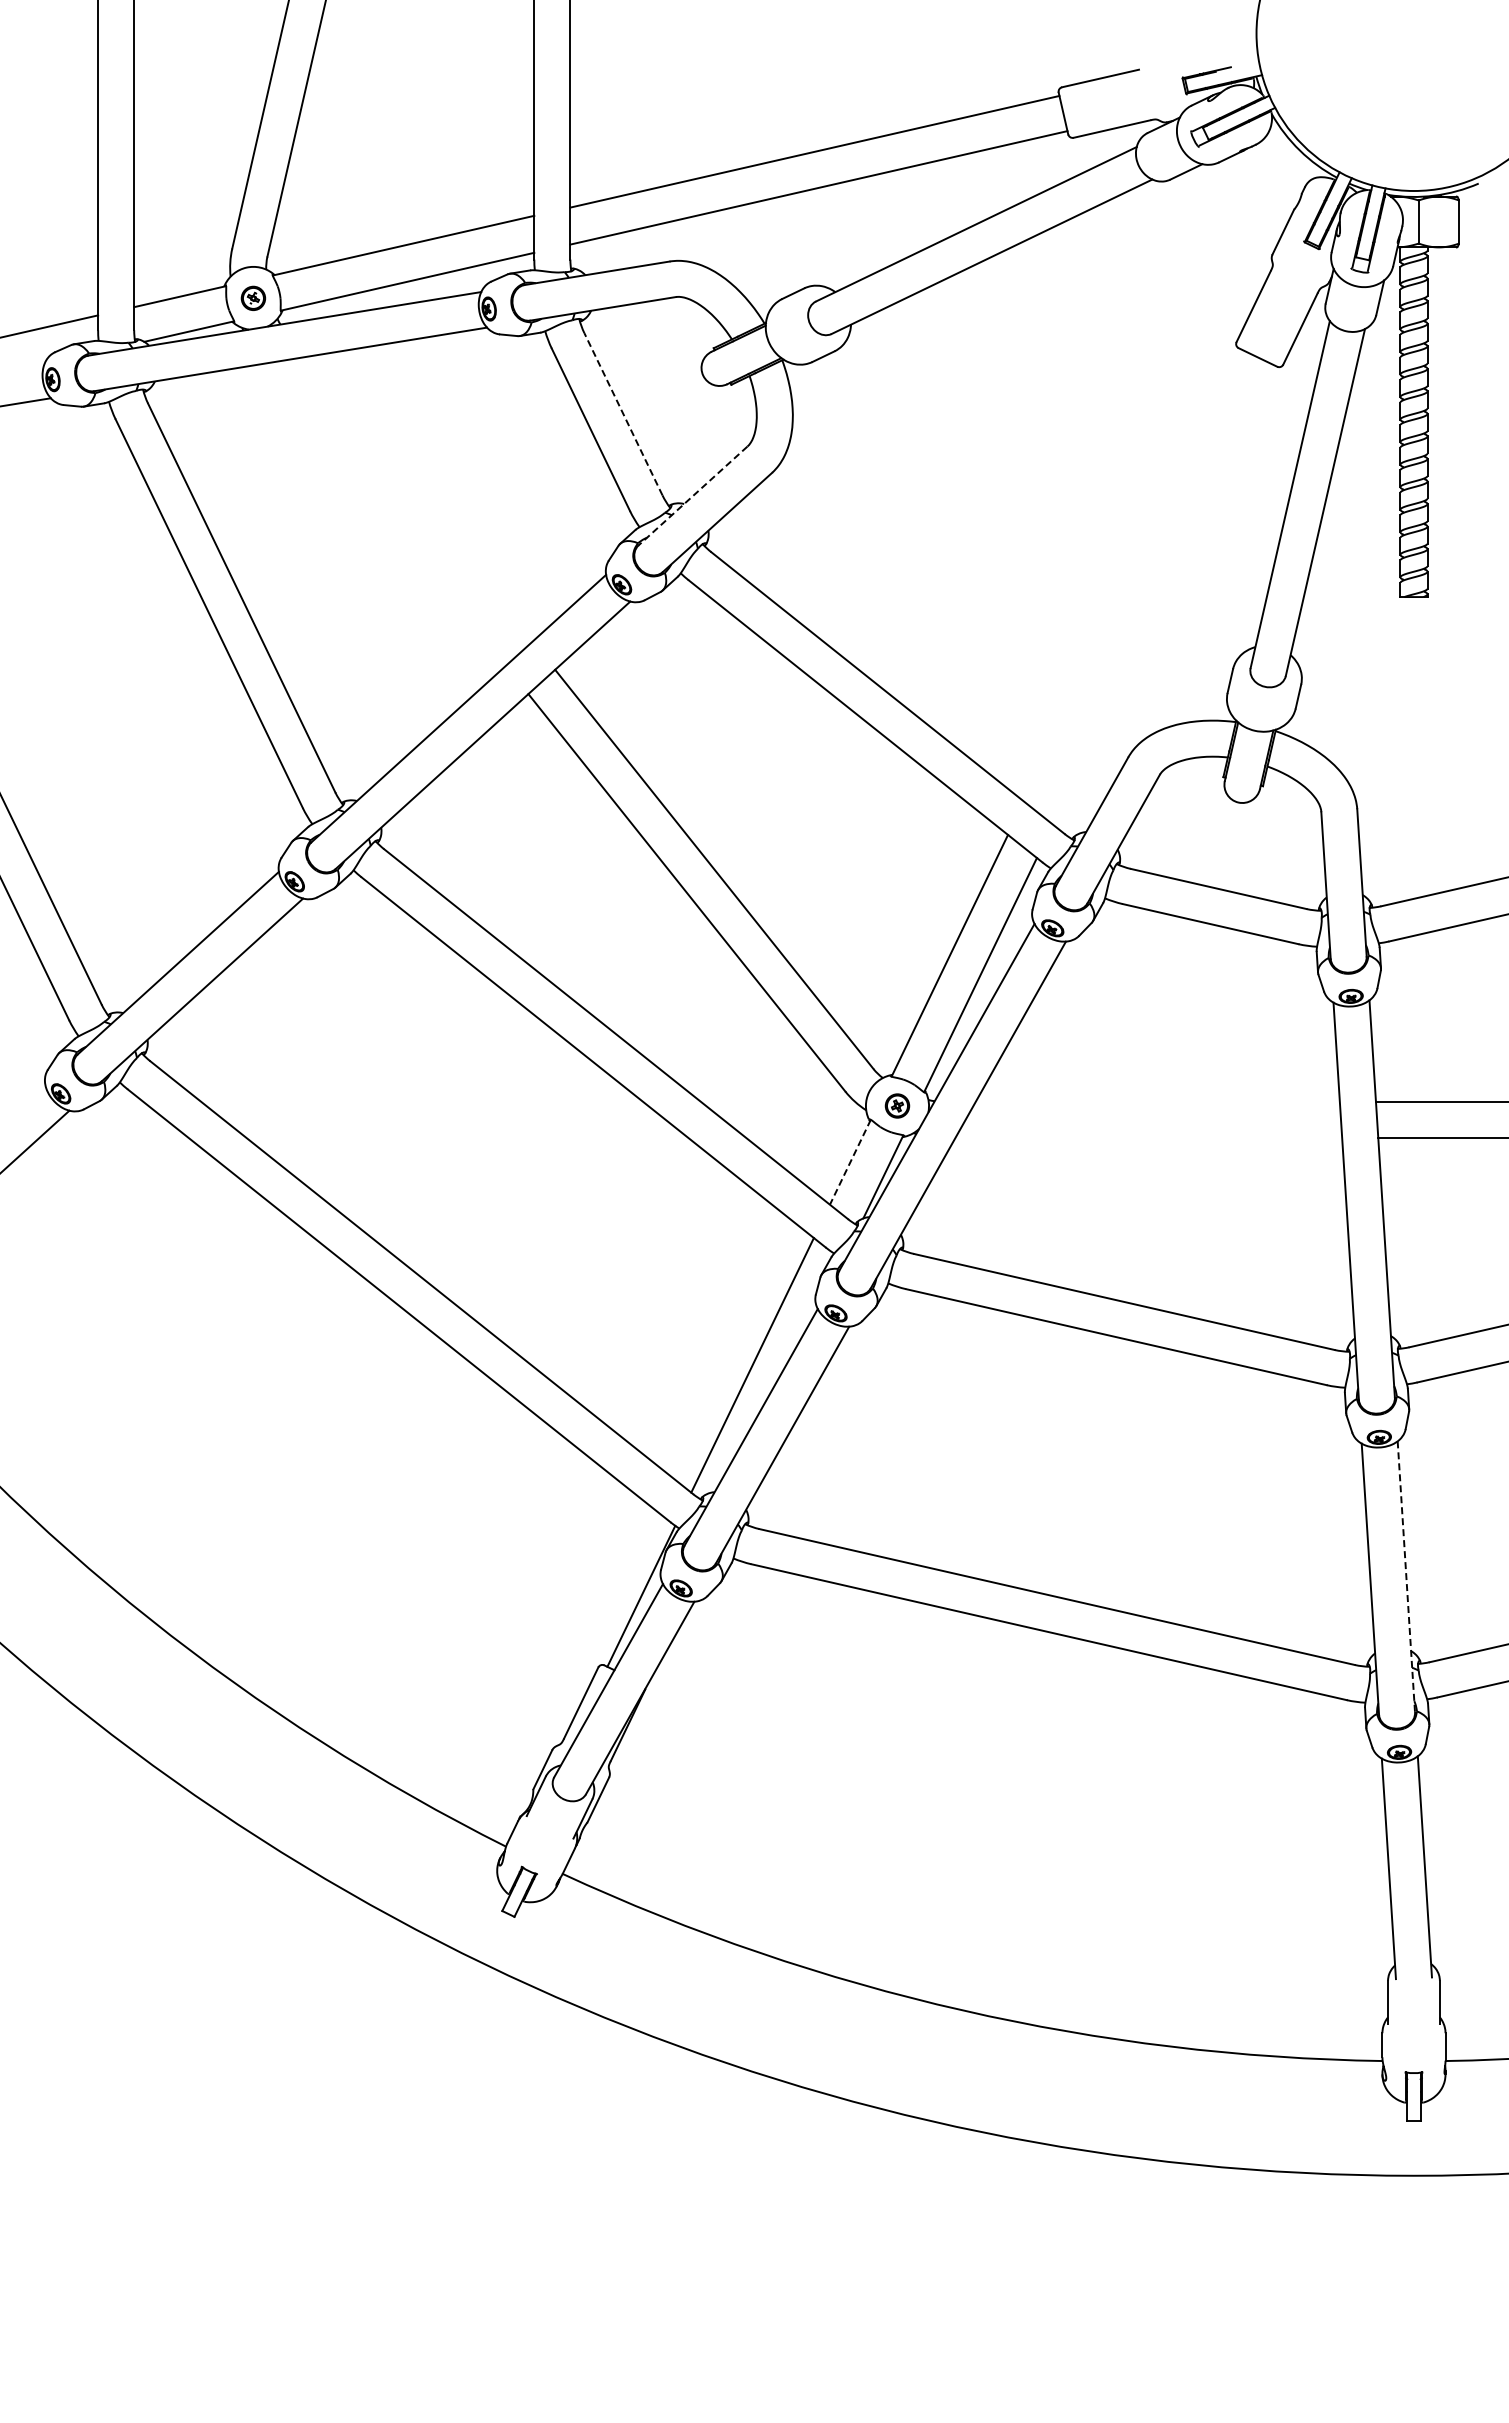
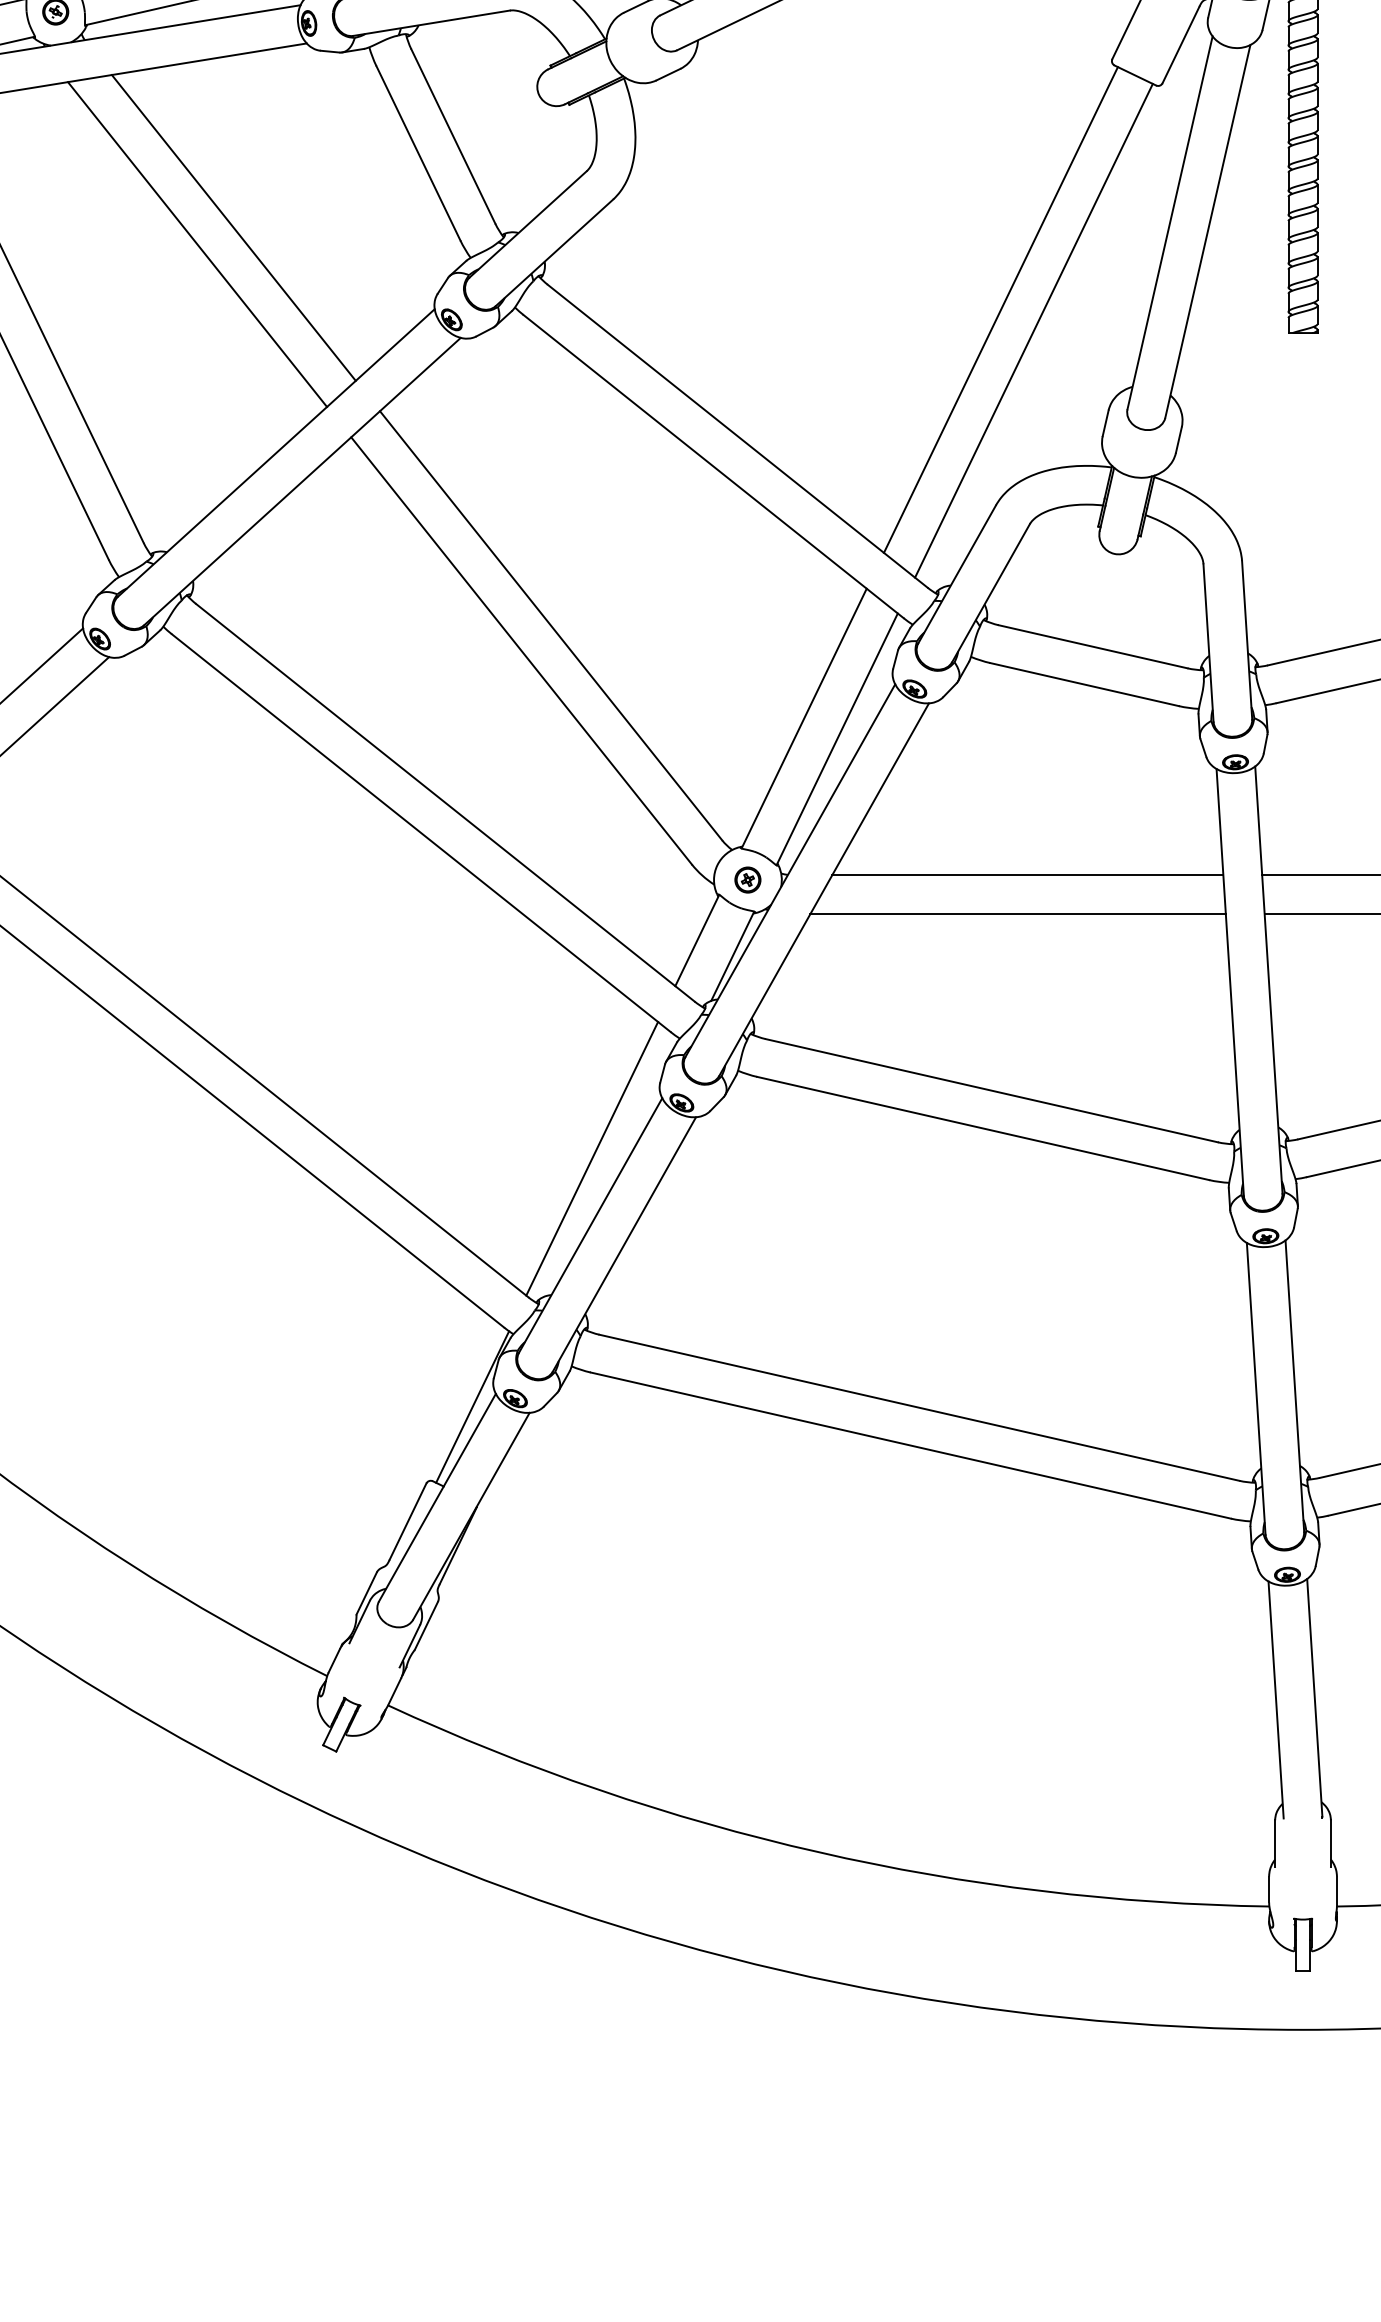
line: (623, 413) -> (453, 135), dashed -> solid
line: (692, 496) -> (527, 224), dashed -> solid
line: (418, 499) -> (233, 228), added
line: (384, 514) -> (196, 244), added
line: (1132, 575) -> (1000, 309), added
line: (1163, 594) -> (1033, 330), added
line: (1157, 1101) -> (1027, 875), added
line: (1148, 1137) -> (1017, 913), added
line: (850, 1162) -> (697, 940), dashed -> solid
line: (1406, 1577) -> (1295, 1386), dashed -> solid

